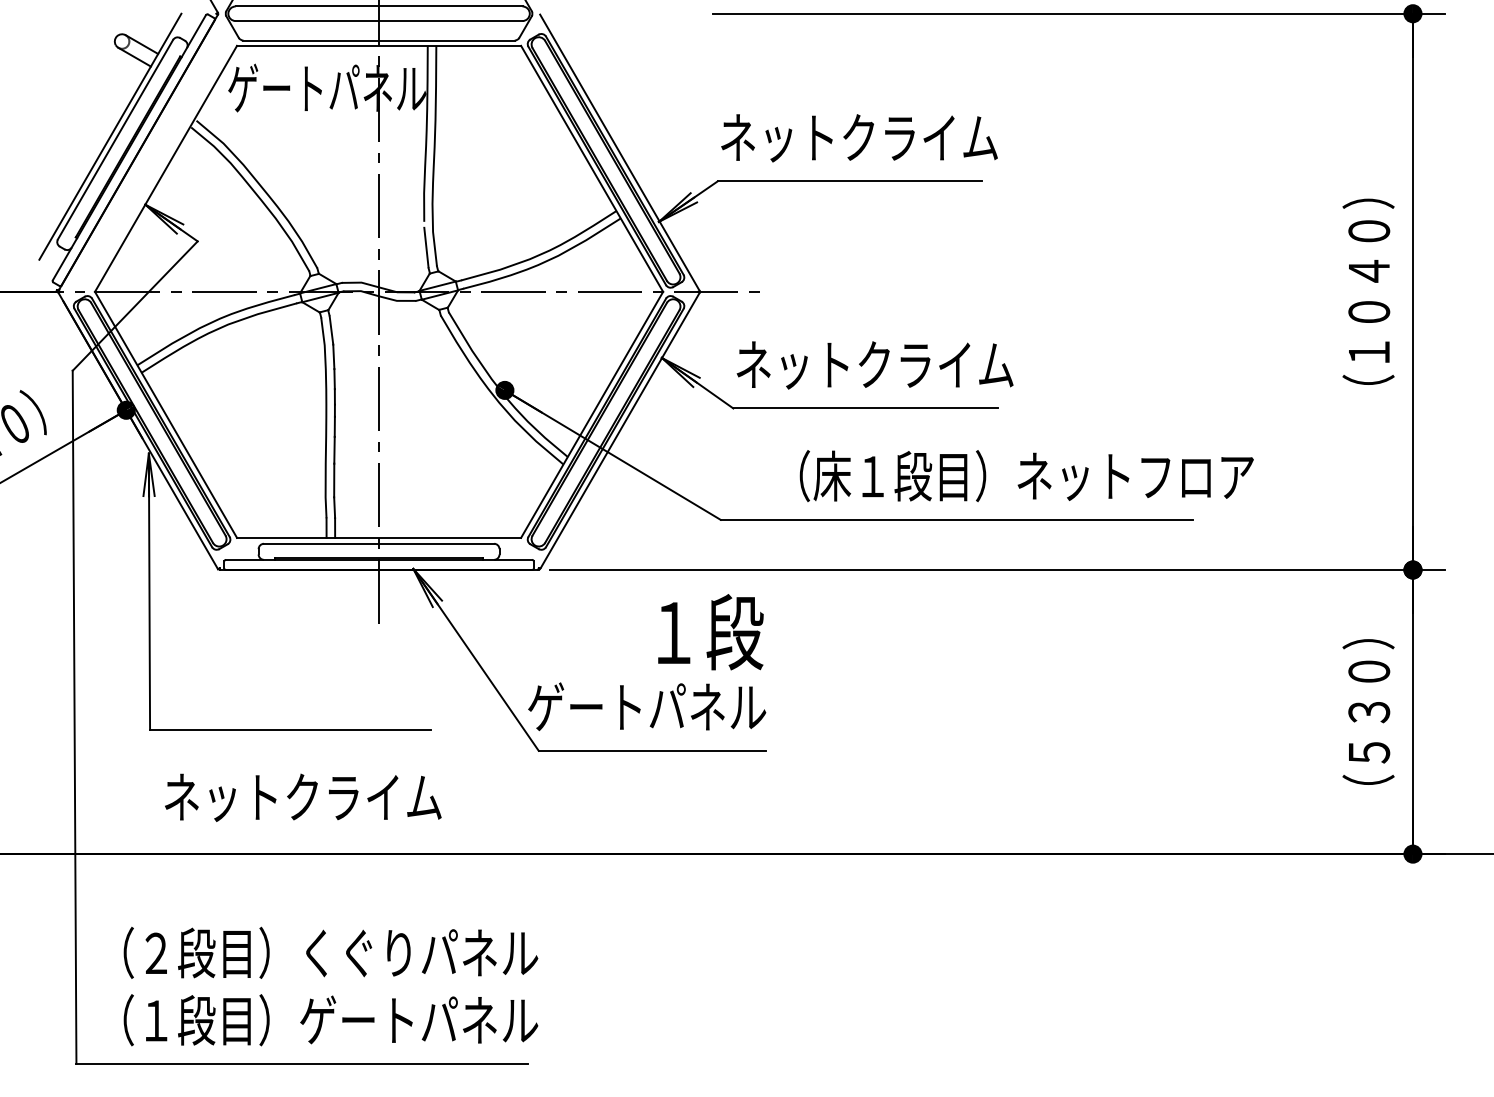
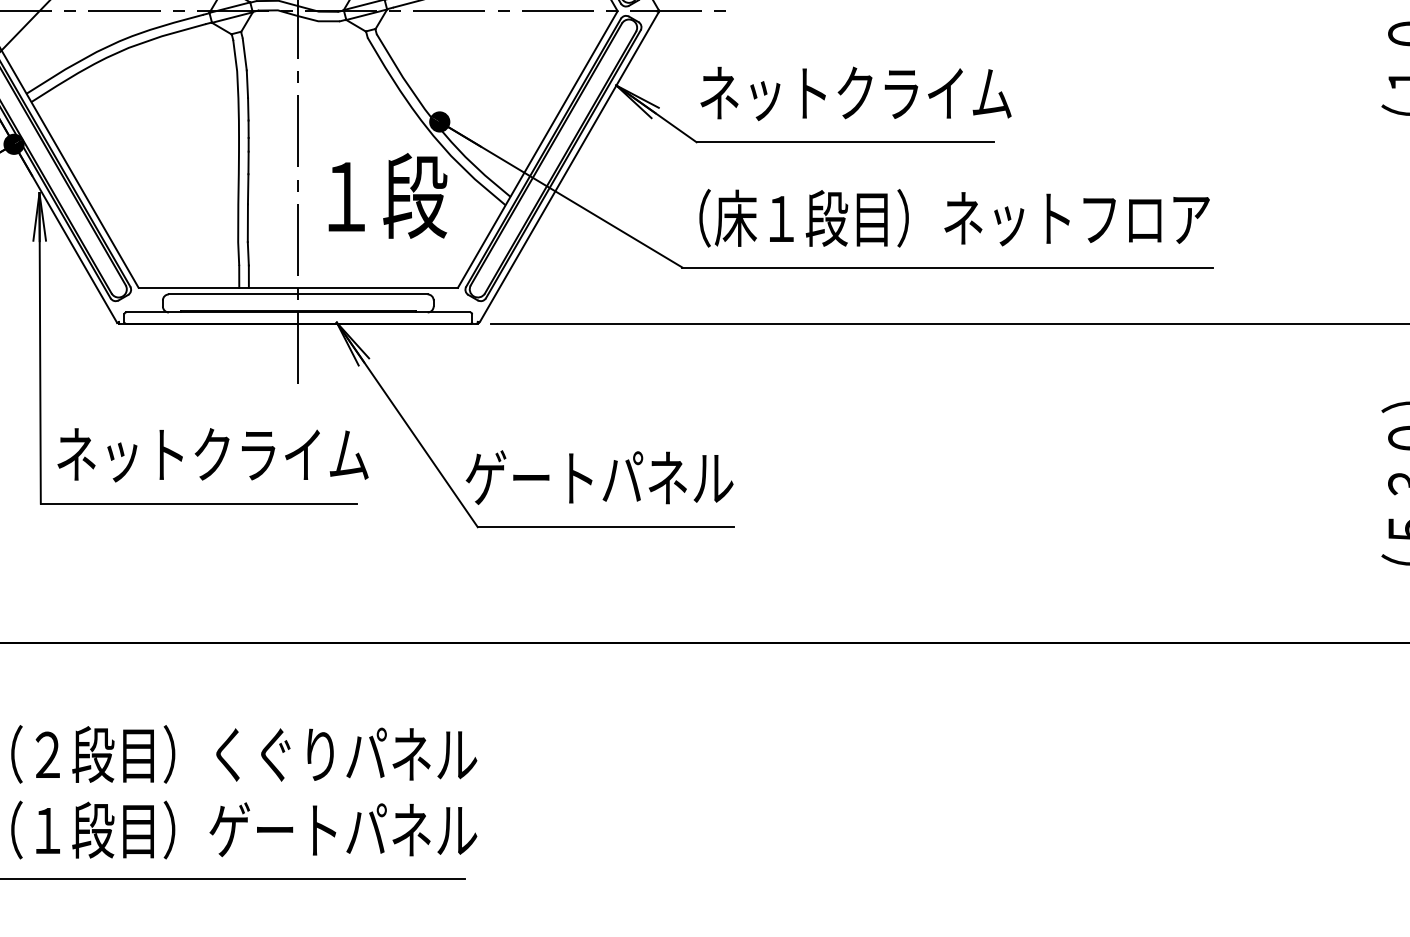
text: (1026, 476) -> (954, 218), moved
text: (710, 632) -> (387, 196), moved
text: (303, 797) -> (213, 454), moved

